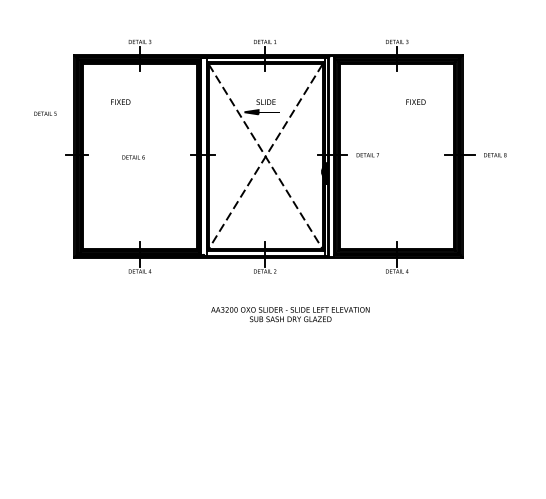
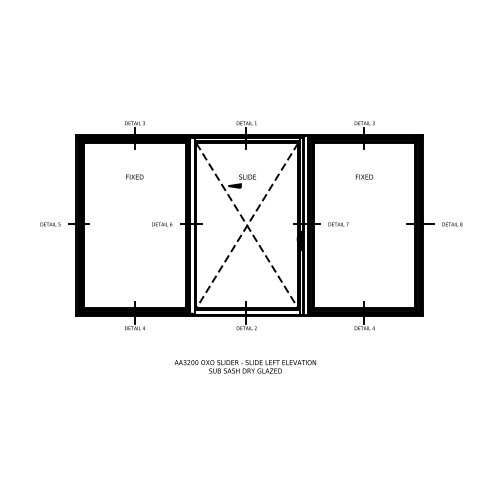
text: (120, 101) -> (134, 176), moved
text: (415, 101) -> (364, 176), moved
text: (45, 113) -> (50, 224), moved
text: (133, 157) -> (162, 224), moved
text: (289, 314) -> (244, 366), moved

